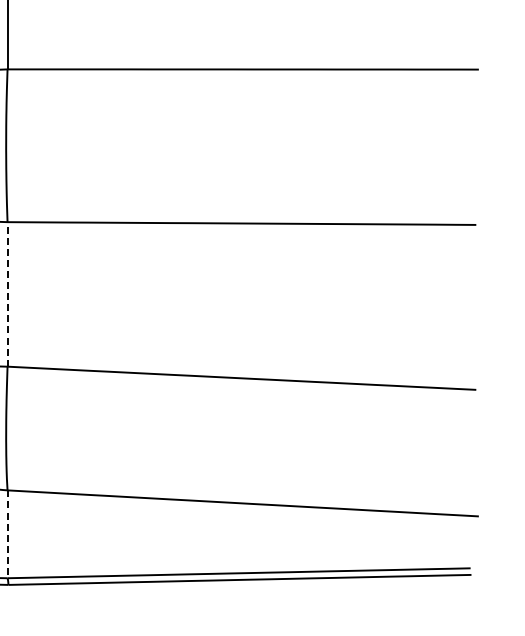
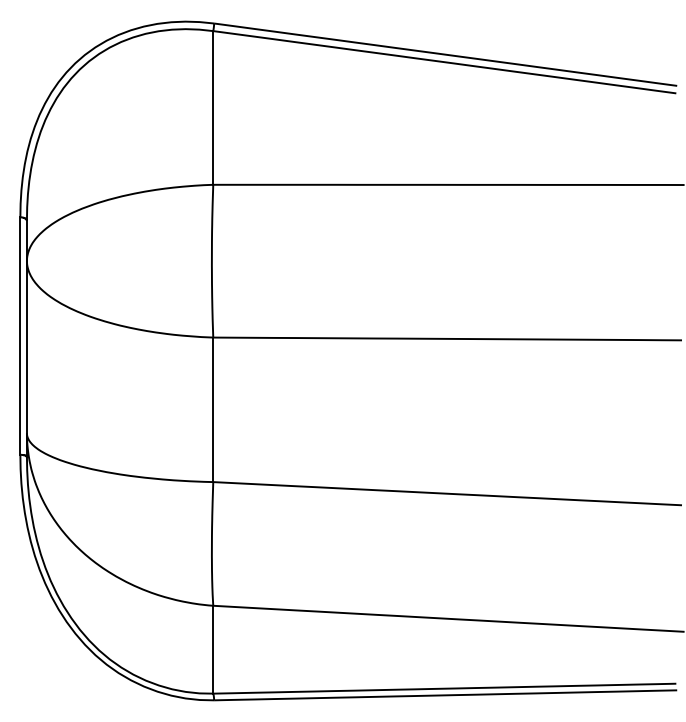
line: (7, 294) -> (213, 409), dashed -> solid
line: (7, 534) -> (213, 649), dashed -> solid

